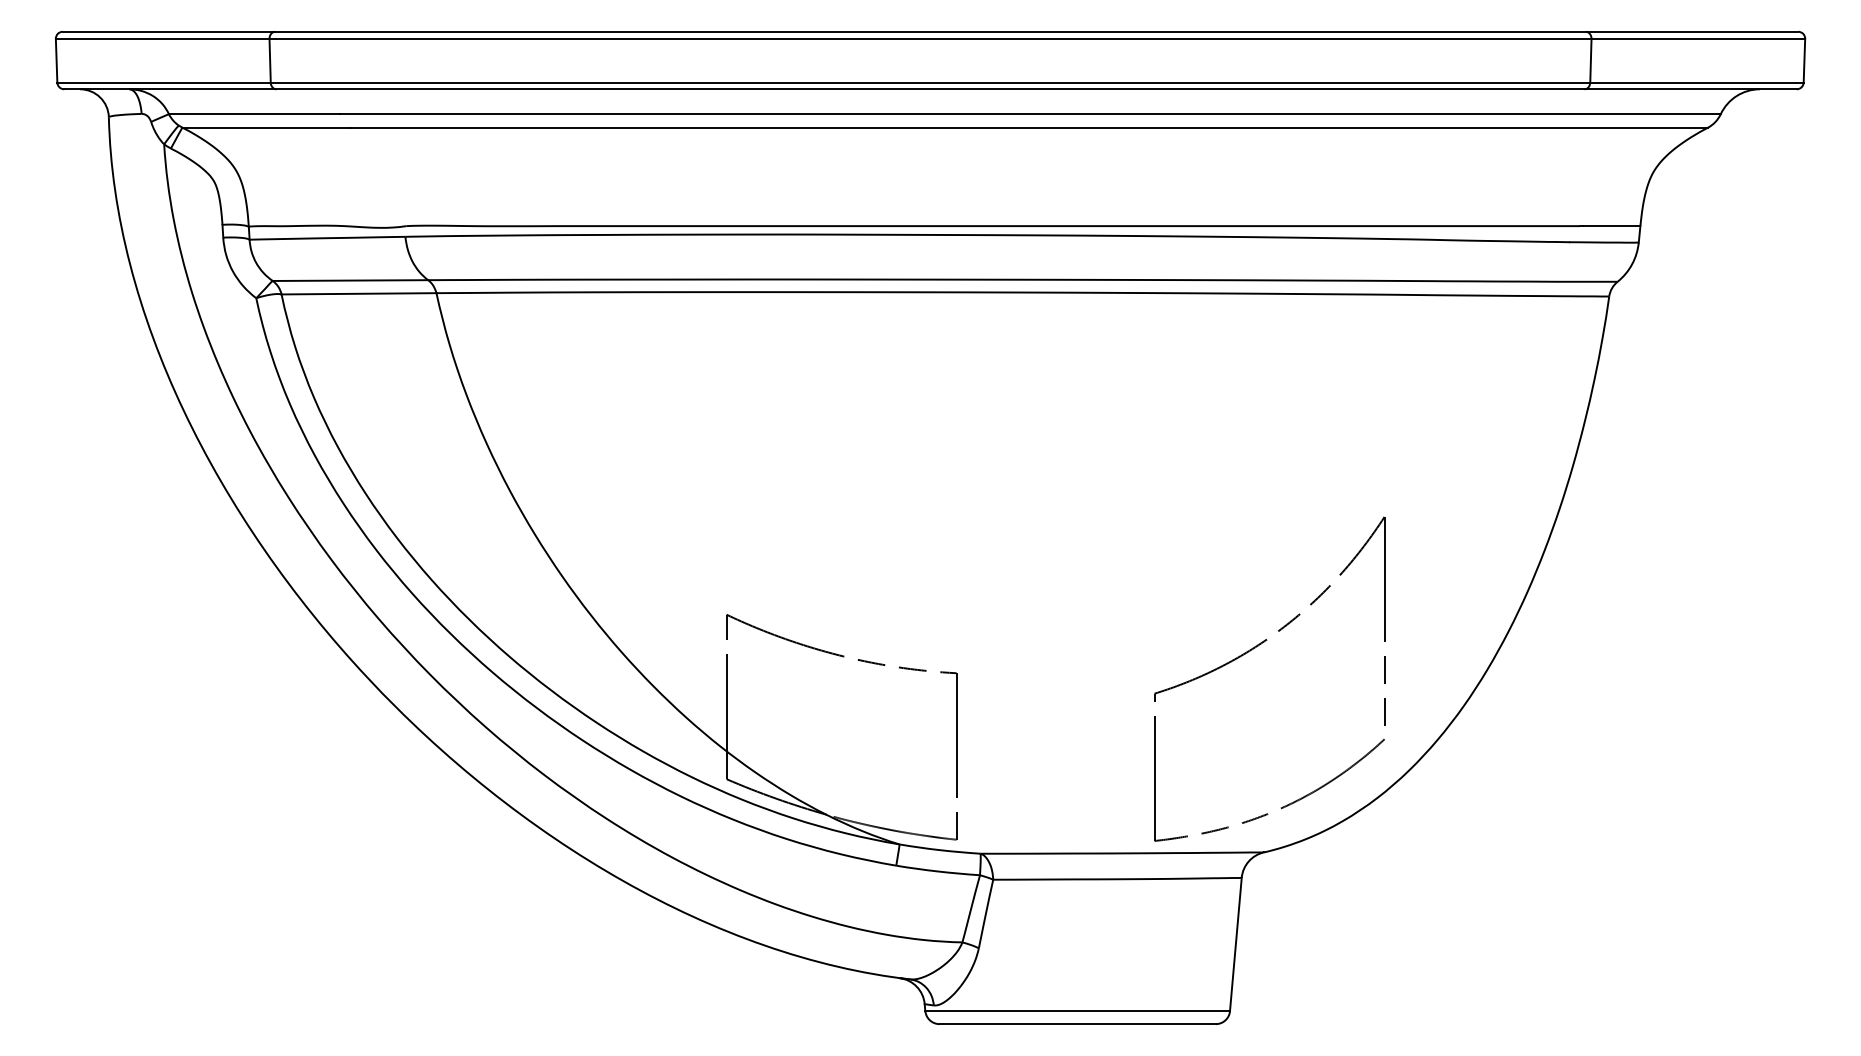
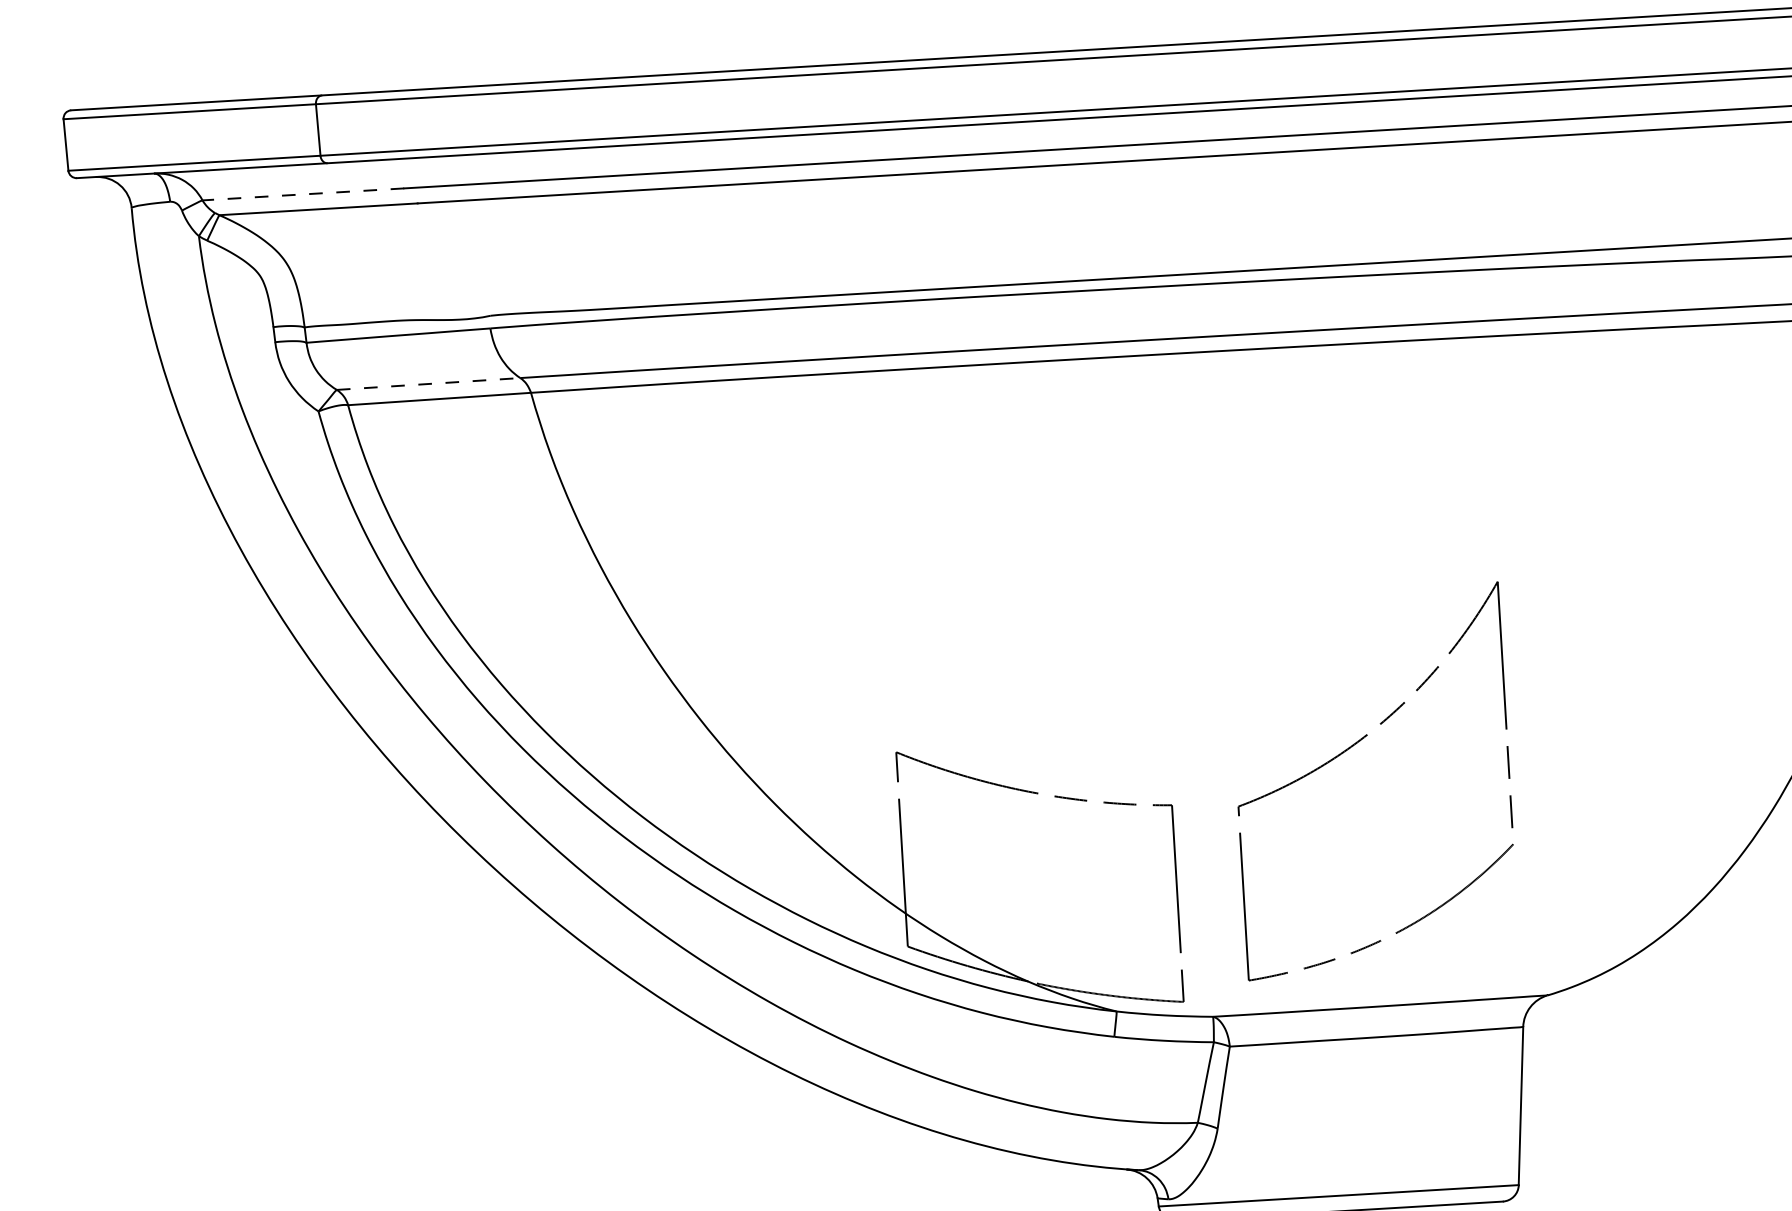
line: (253, 114) -> (302, 194), solid -> dashed
line: (350, 280) -> (428, 383), solid -> dashed
part: (1252, 650) -> (1351, 748), moved

